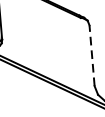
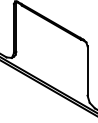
line: (92, 56) -> (87, 71), dashed -> solid

